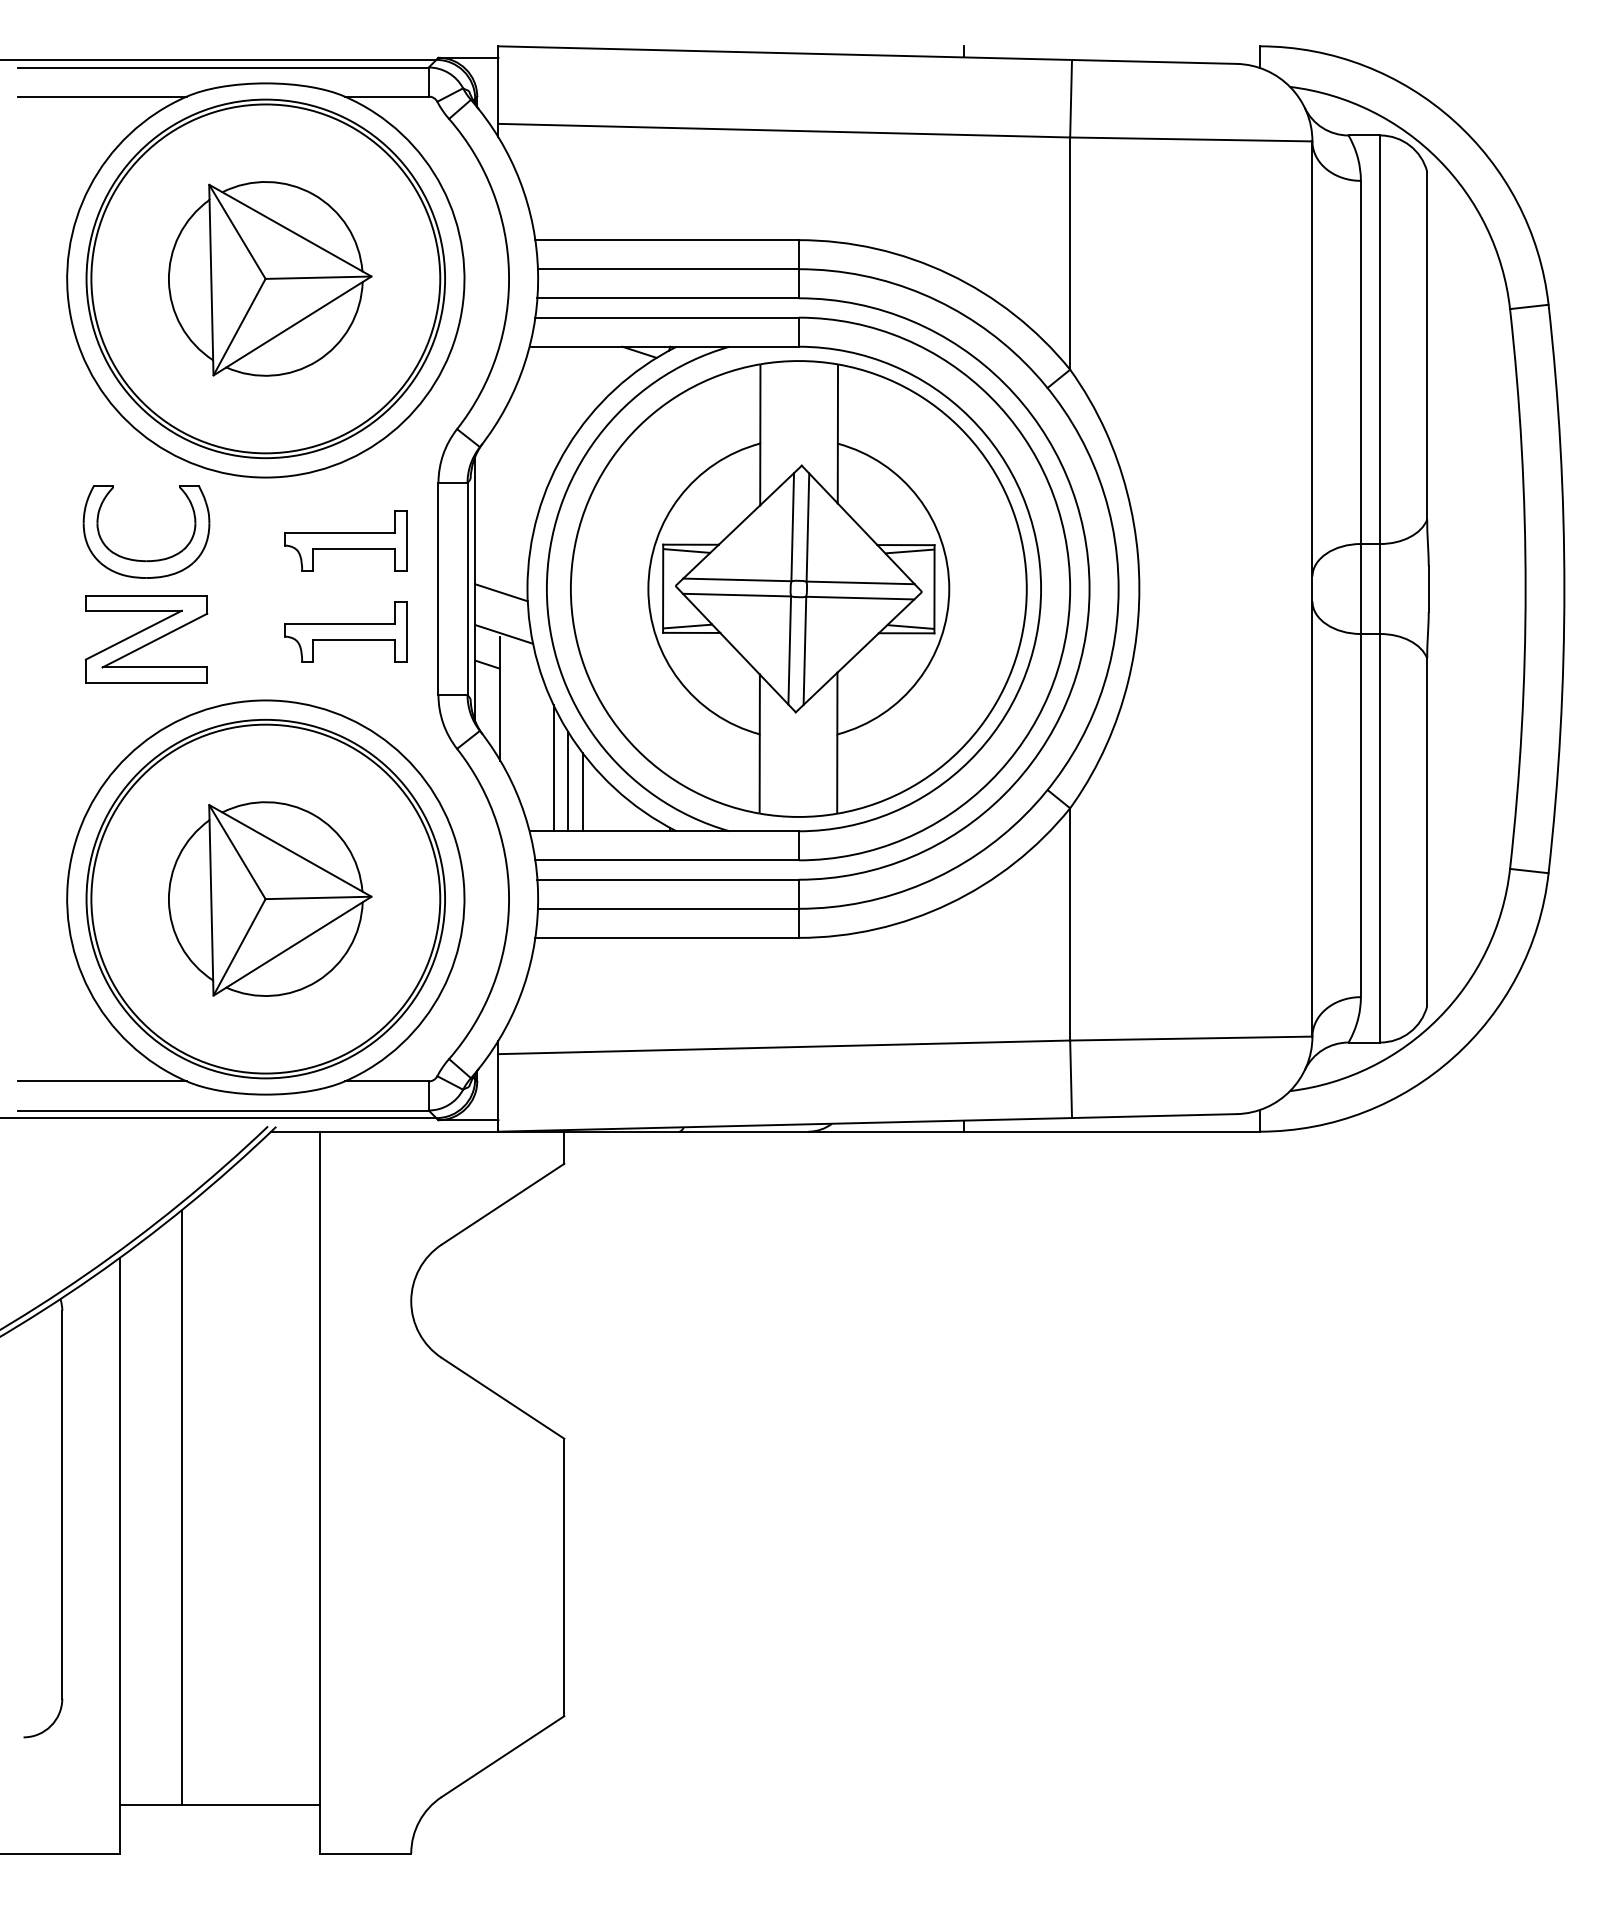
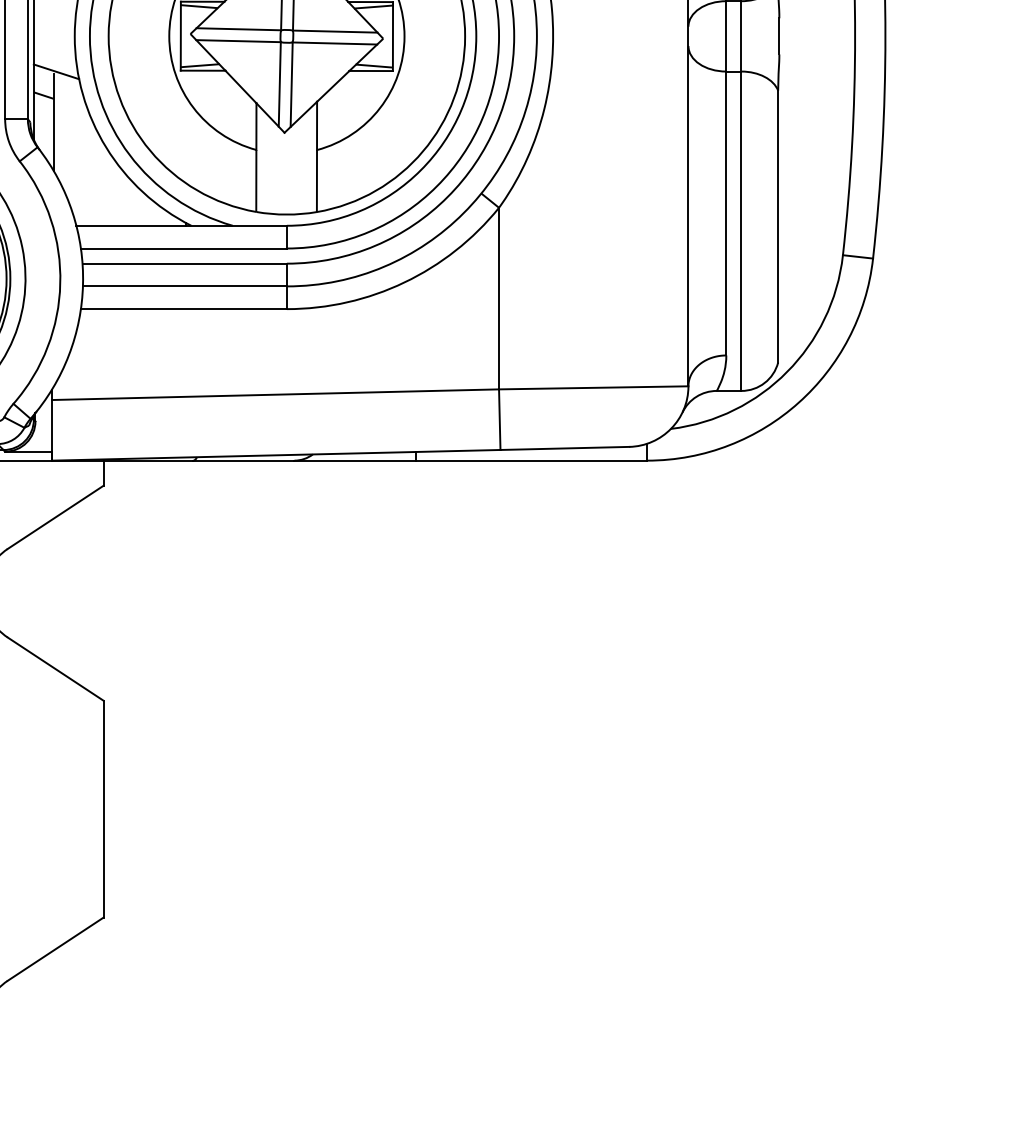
line: (501, 592) -> (54, 39), removed
line: (553, 768) -> (95, 176), removed
line: (568, 781) -> (106, 186), removed
line: (582, 792) -> (117, 195), removed

